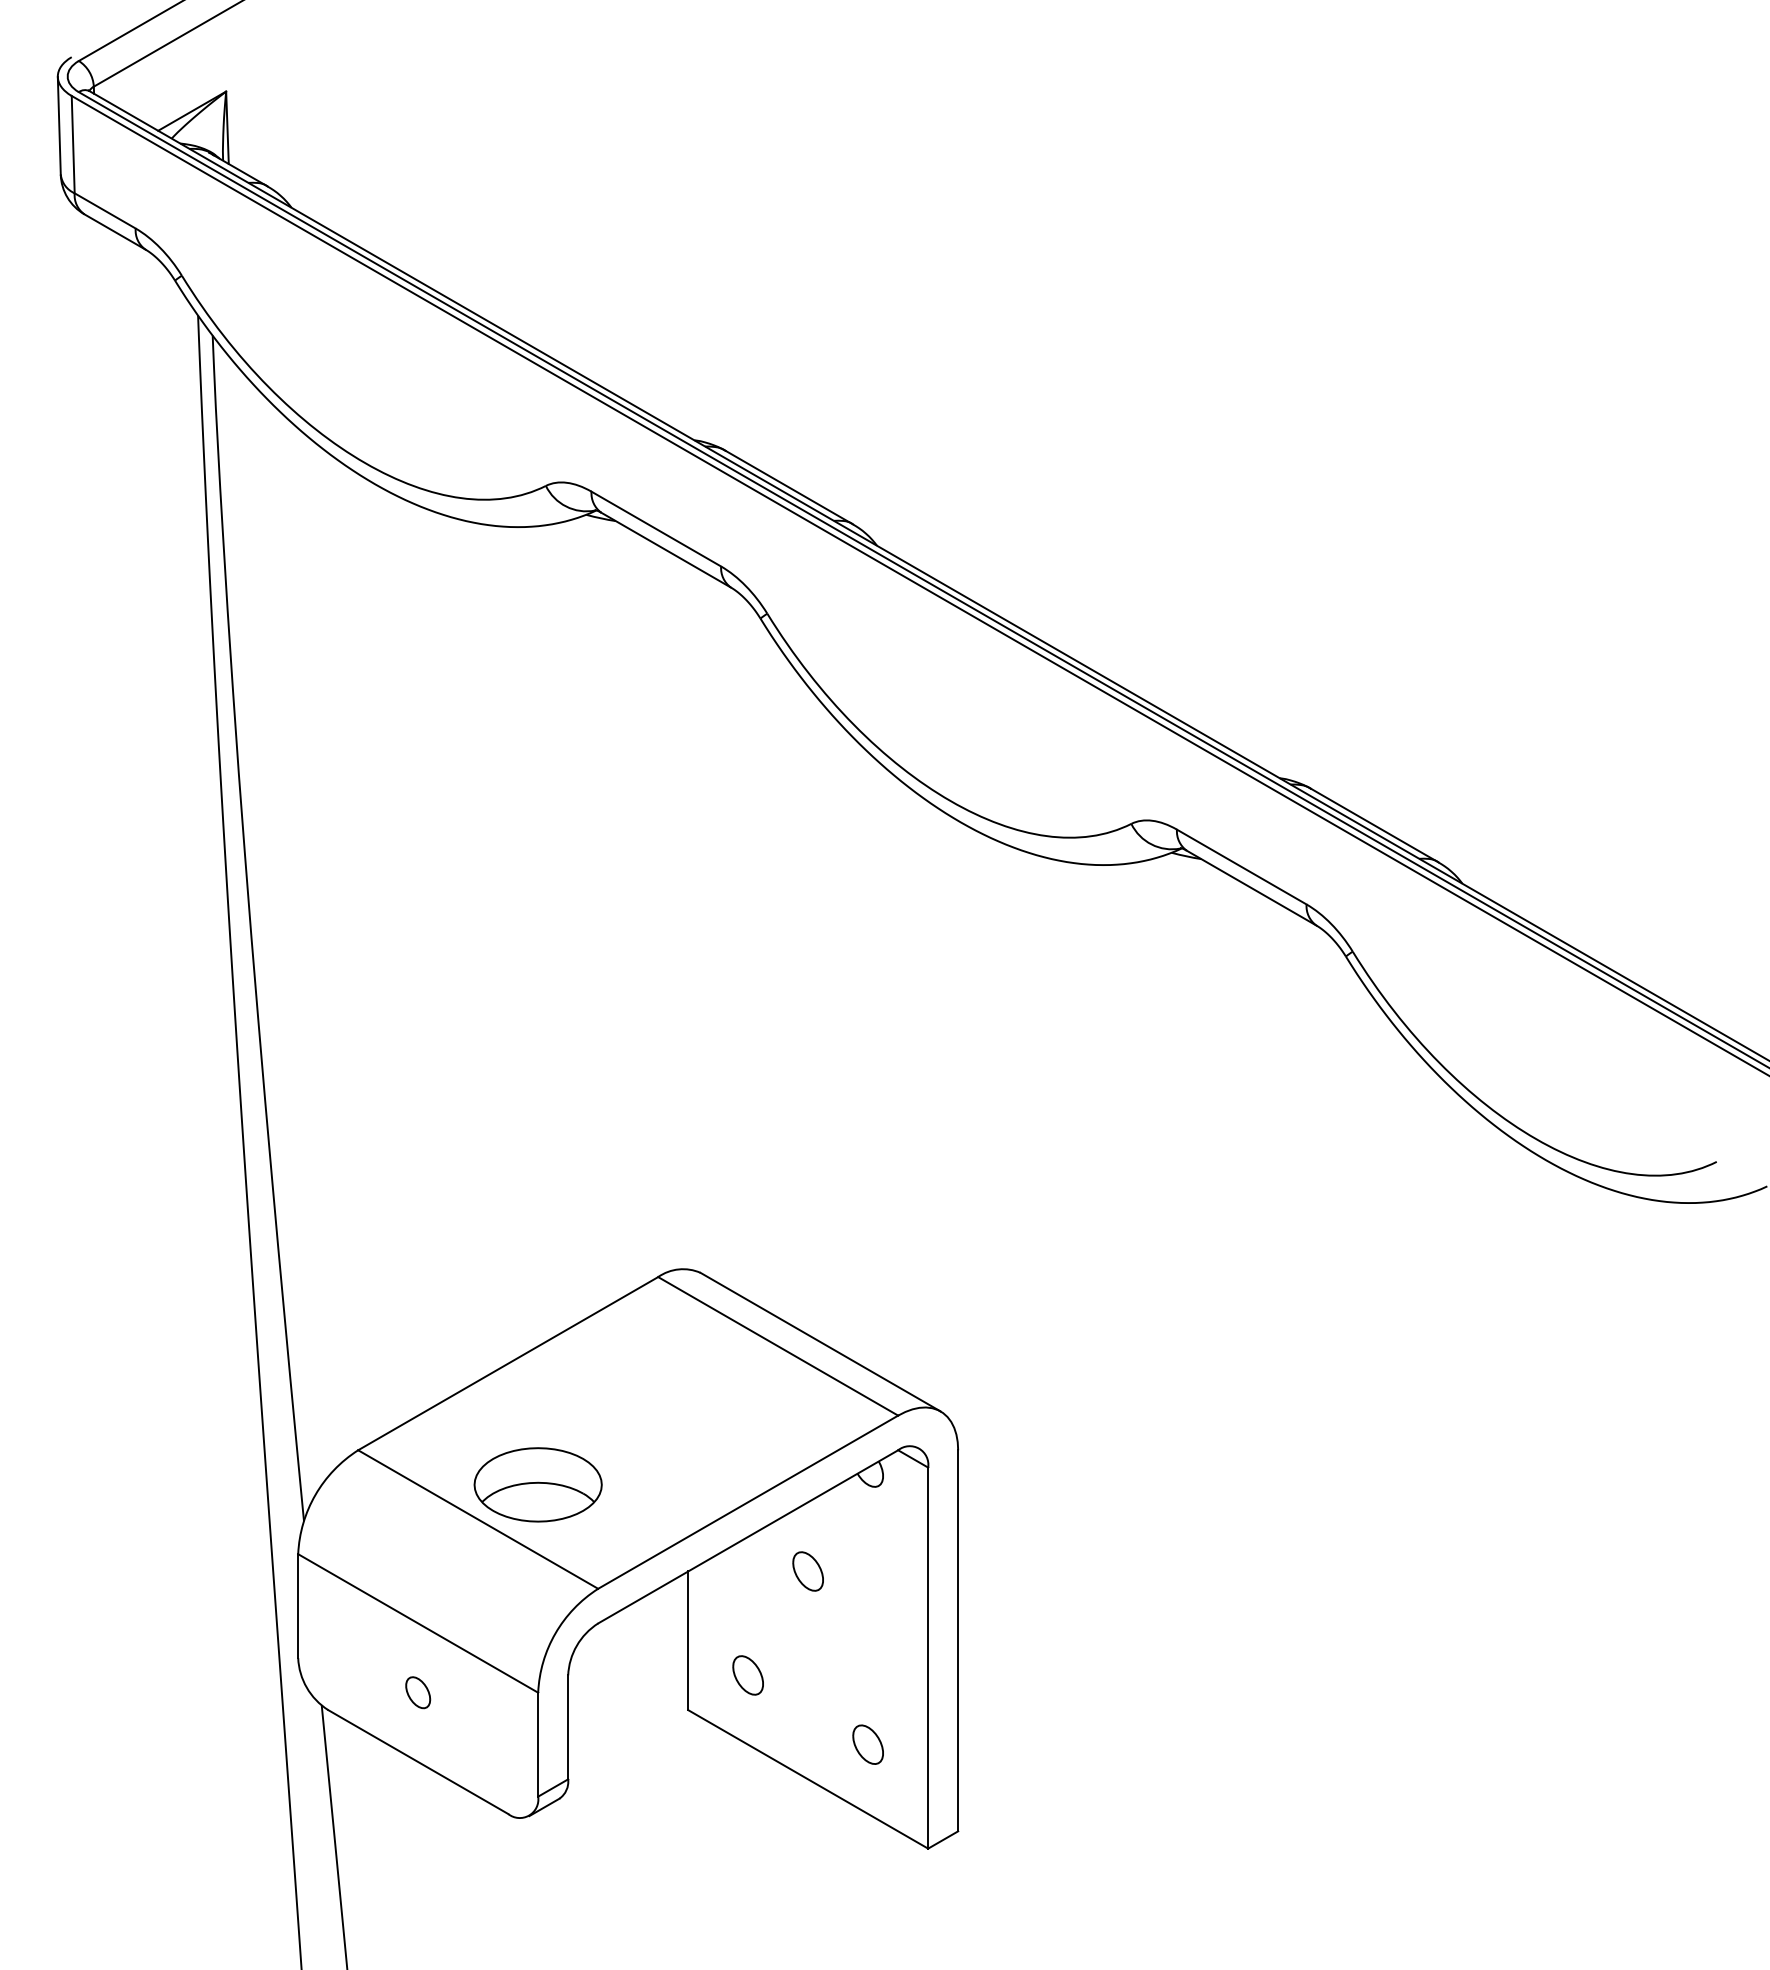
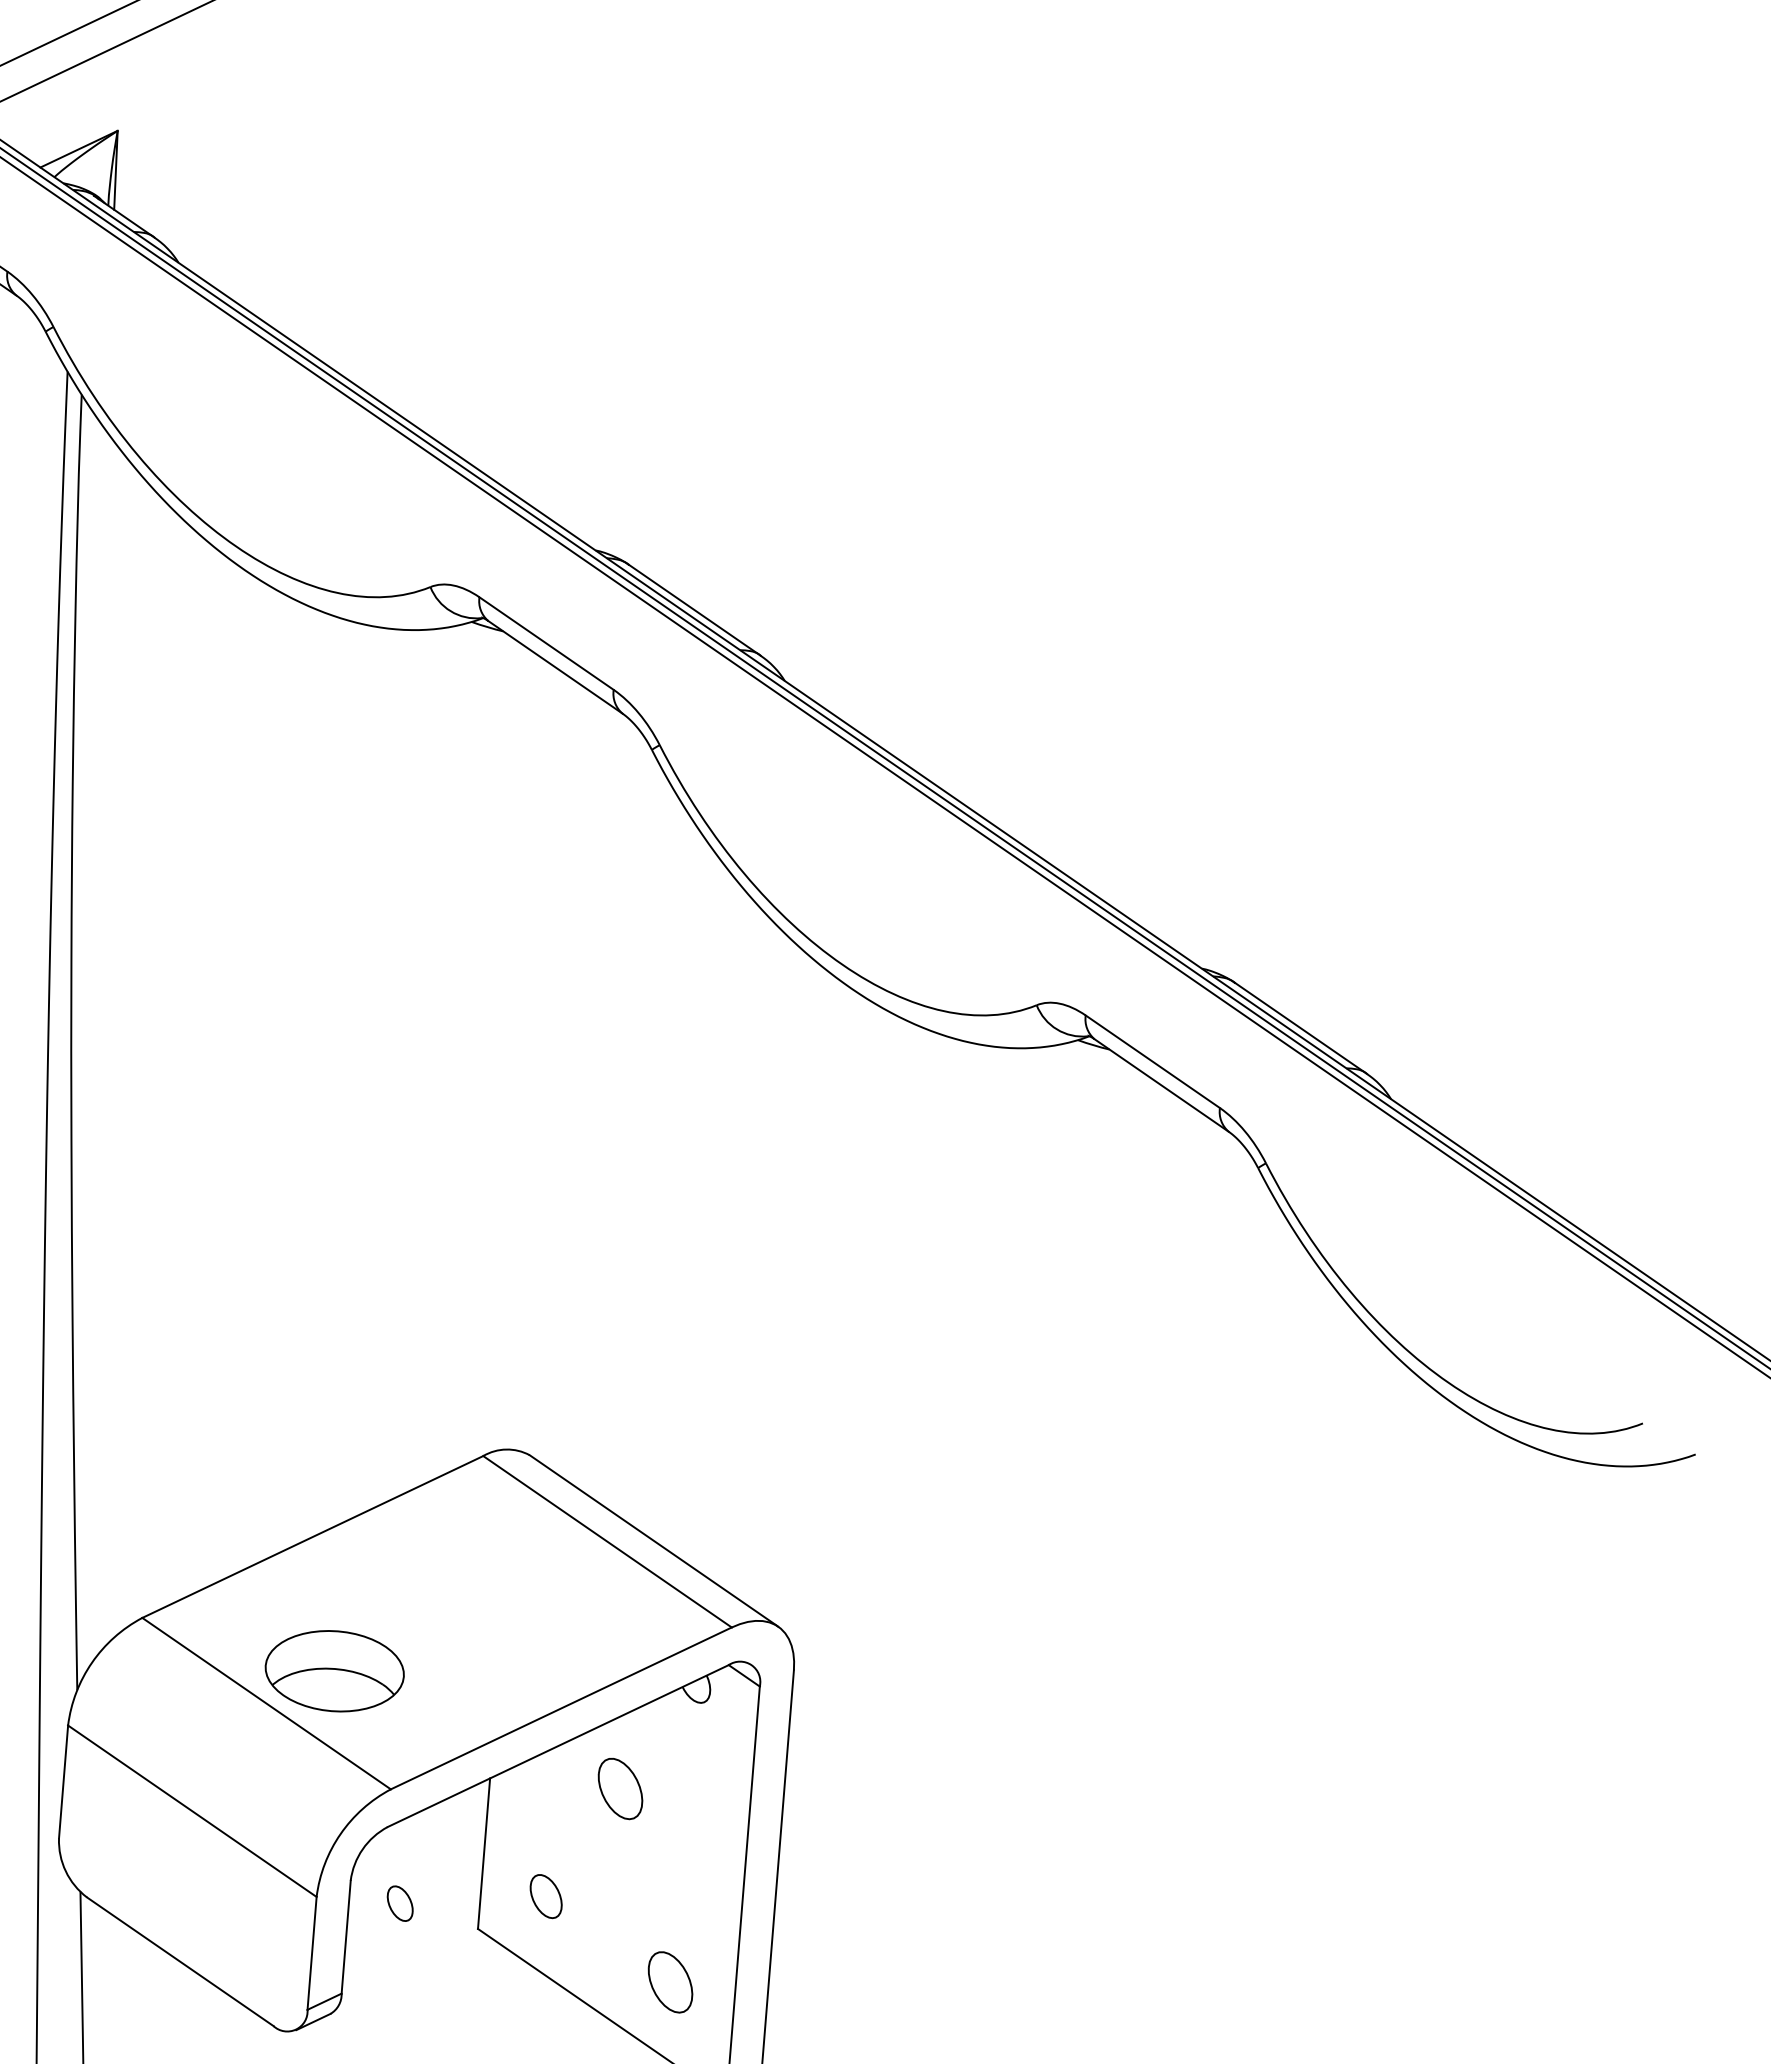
part: (807, 1571) -> (619, 1788), size x1.4
part: (418, 1692) -> (400, 1903), moved
part: (867, 1744) -> (669, 1981), size x1.4

